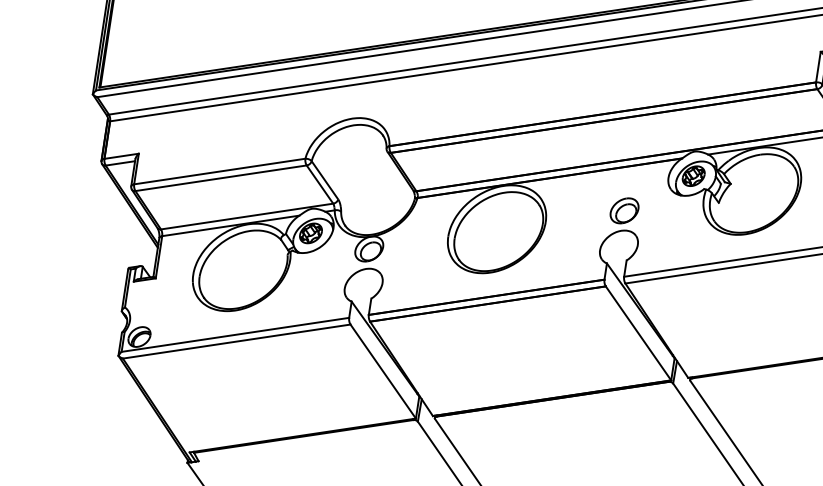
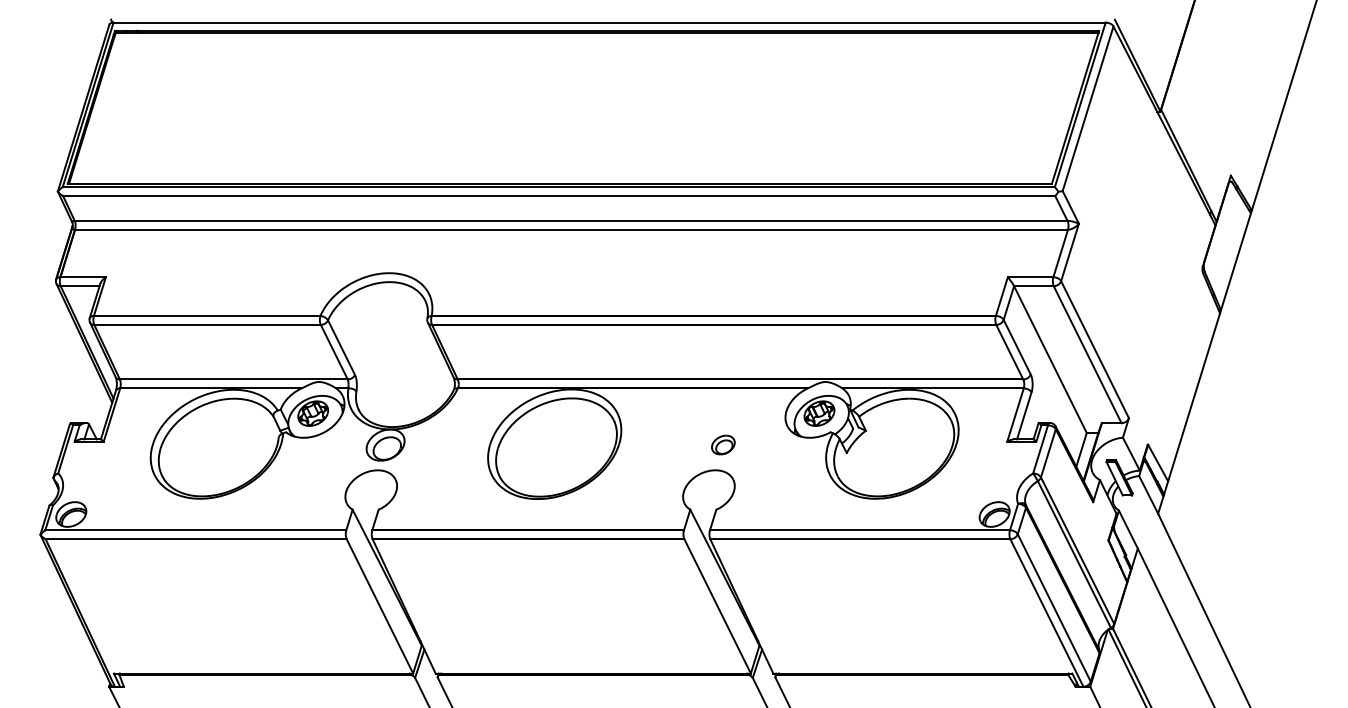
part: (624, 210) -> (723, 444), size x0.6

